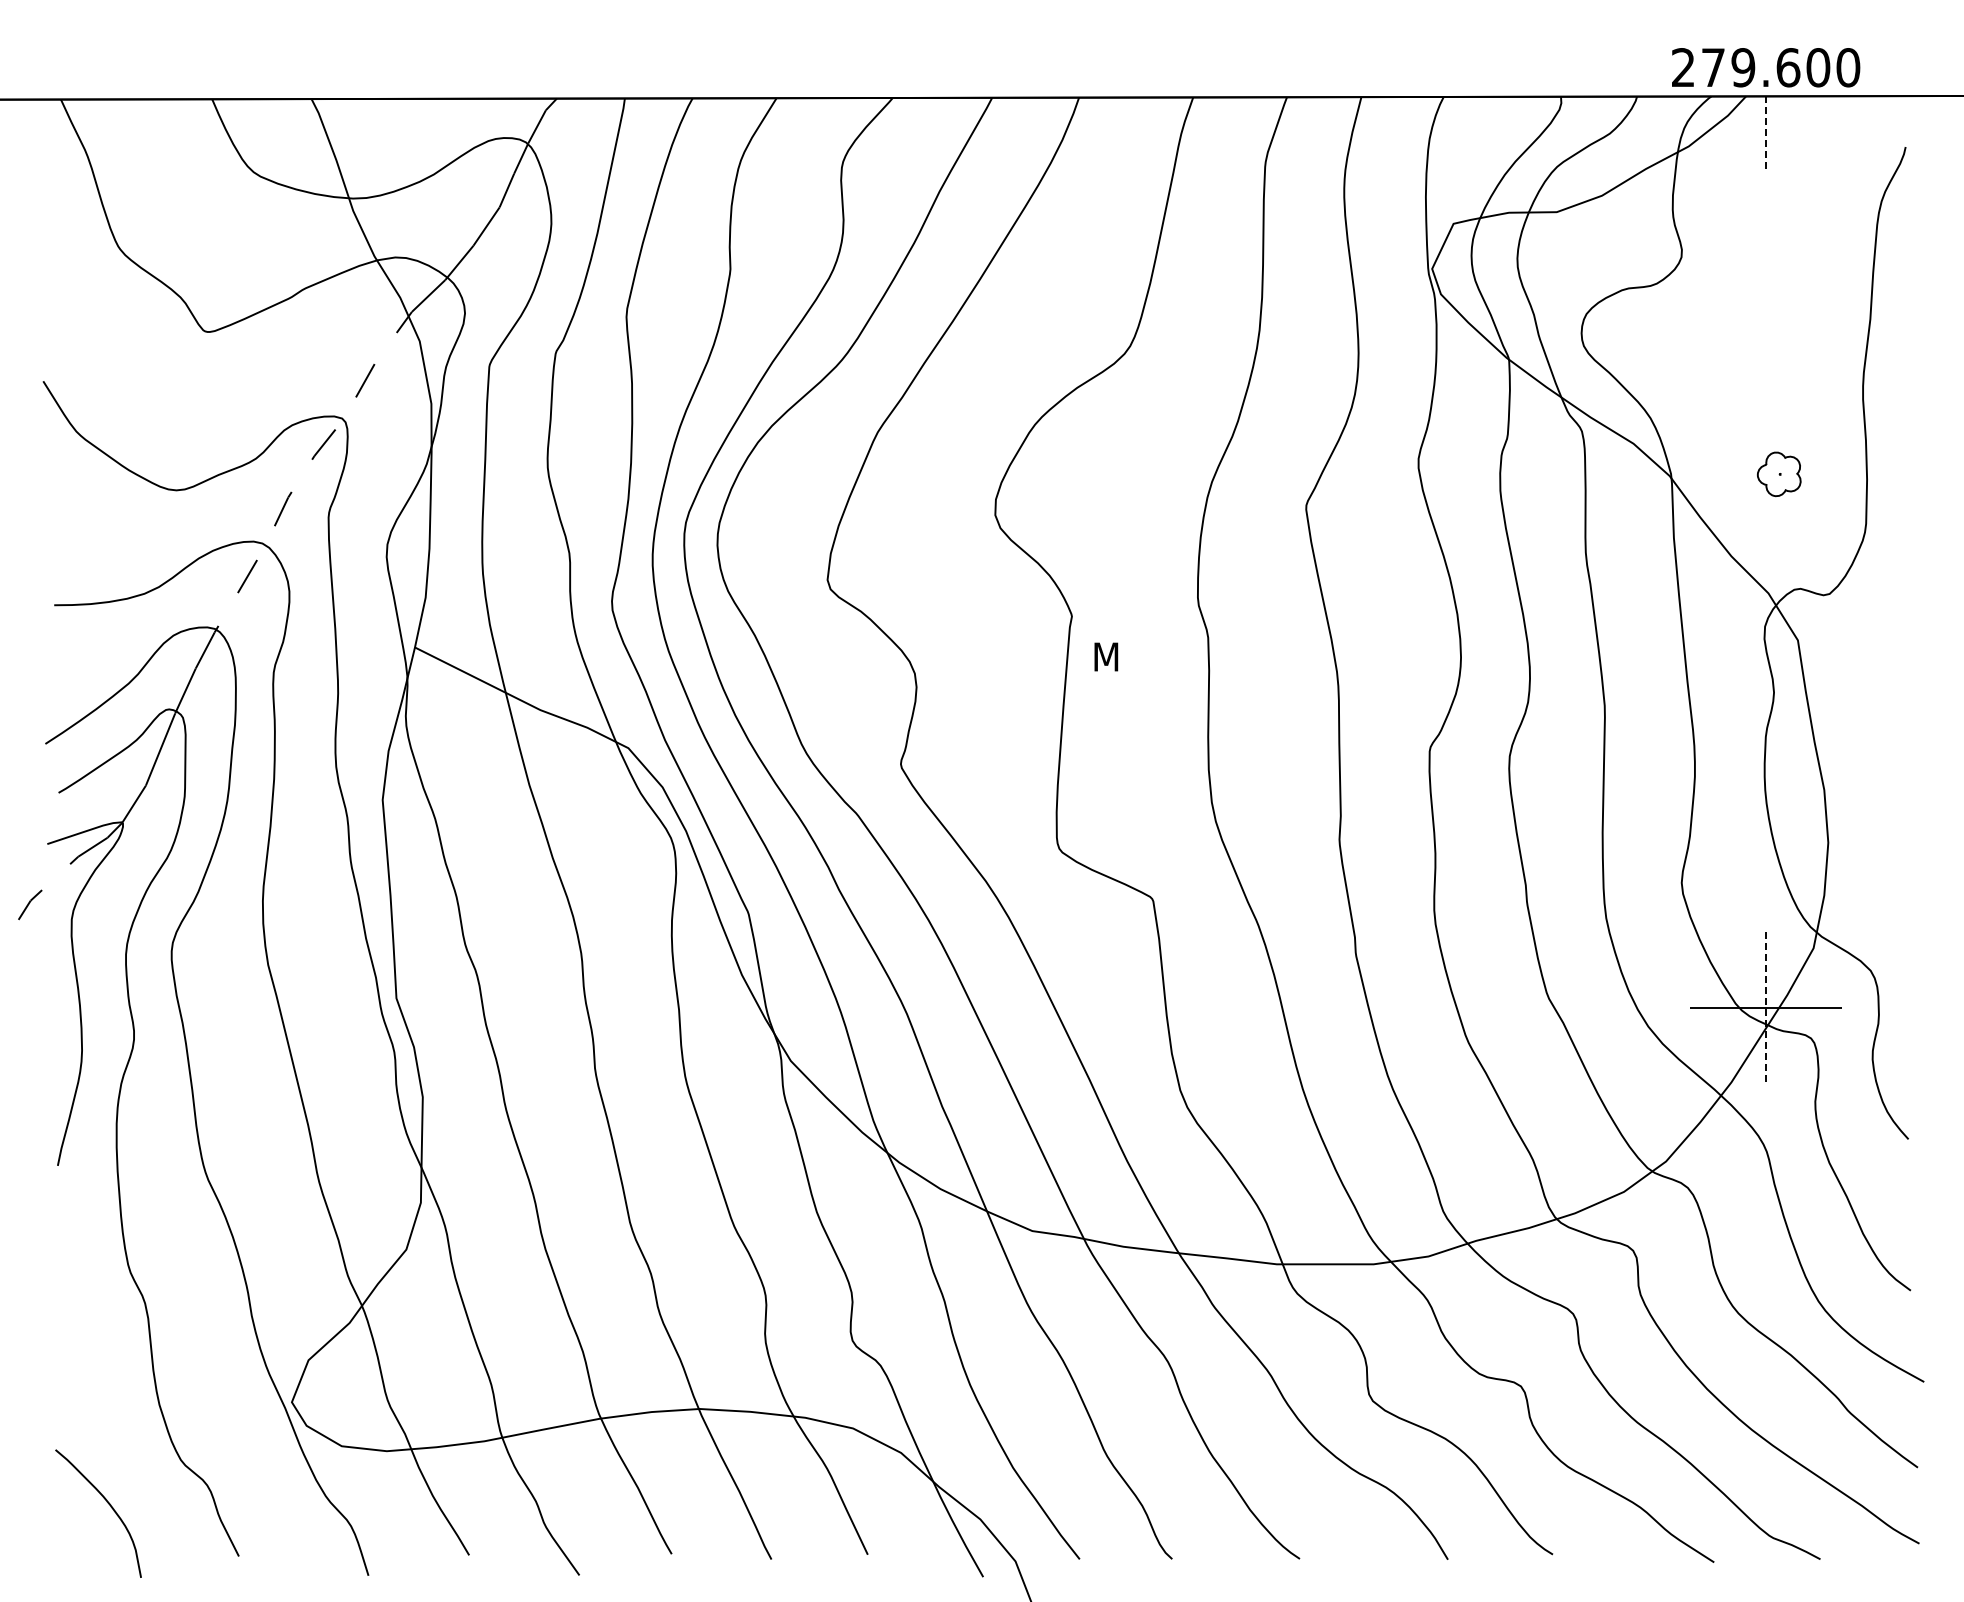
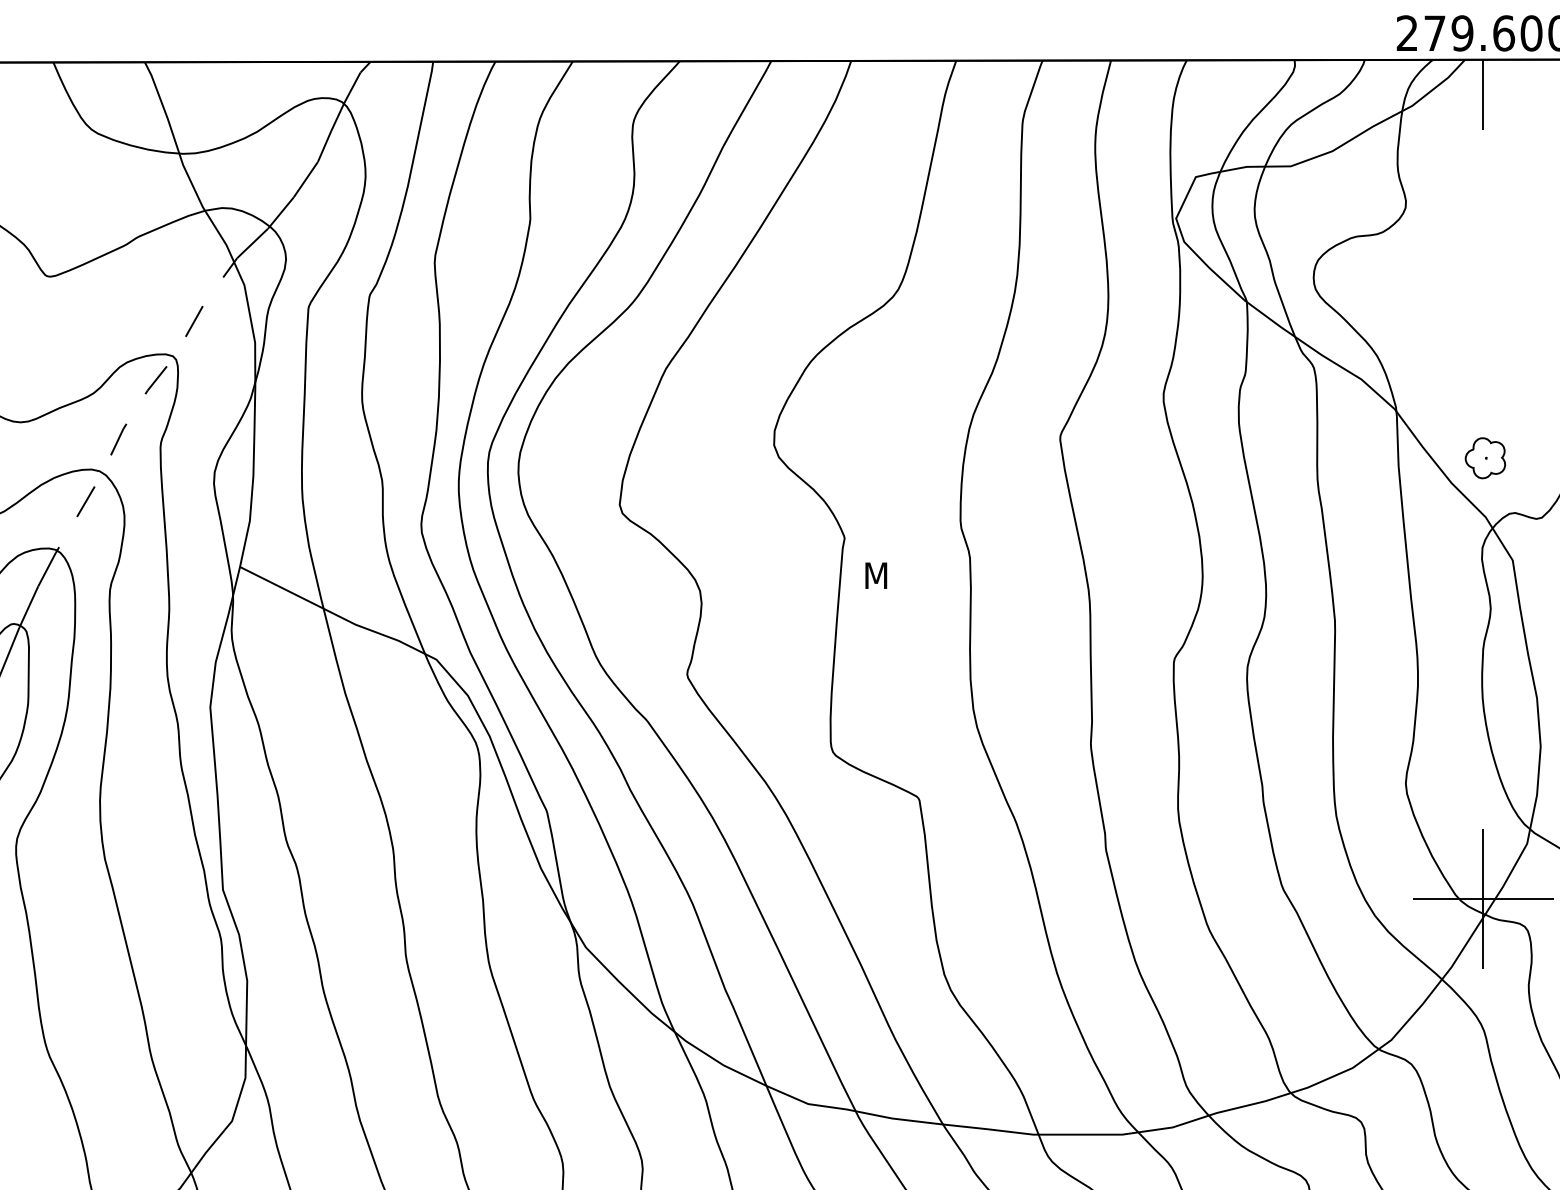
line: (1765, 135) -> (1482, 95), dashed -> solid
part: (1779, 474) -> (1485, 458), moved
line: (1765, 1008) -> (1482, 899), dashed -> solid

